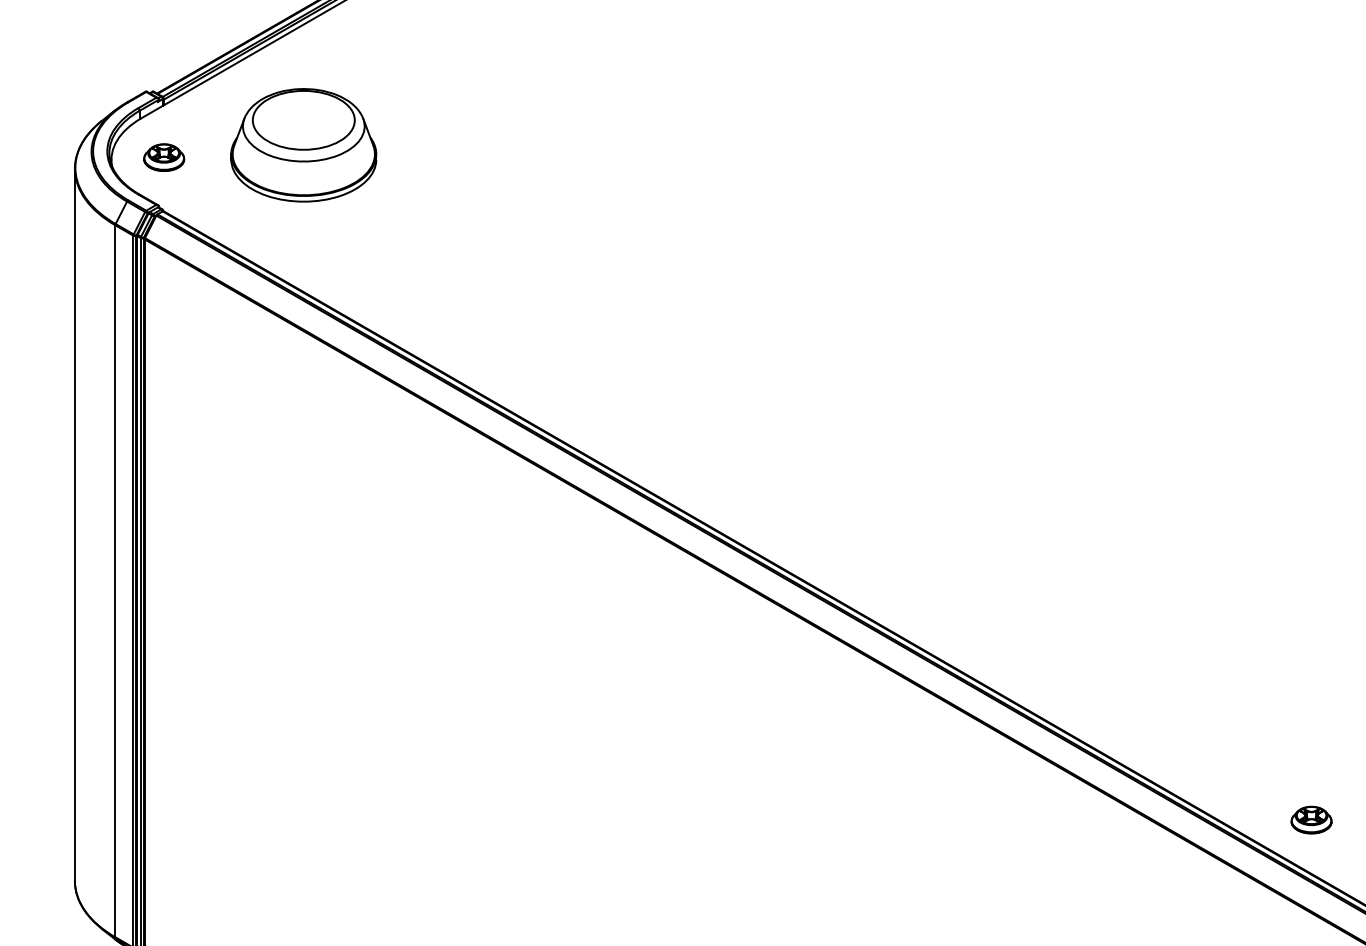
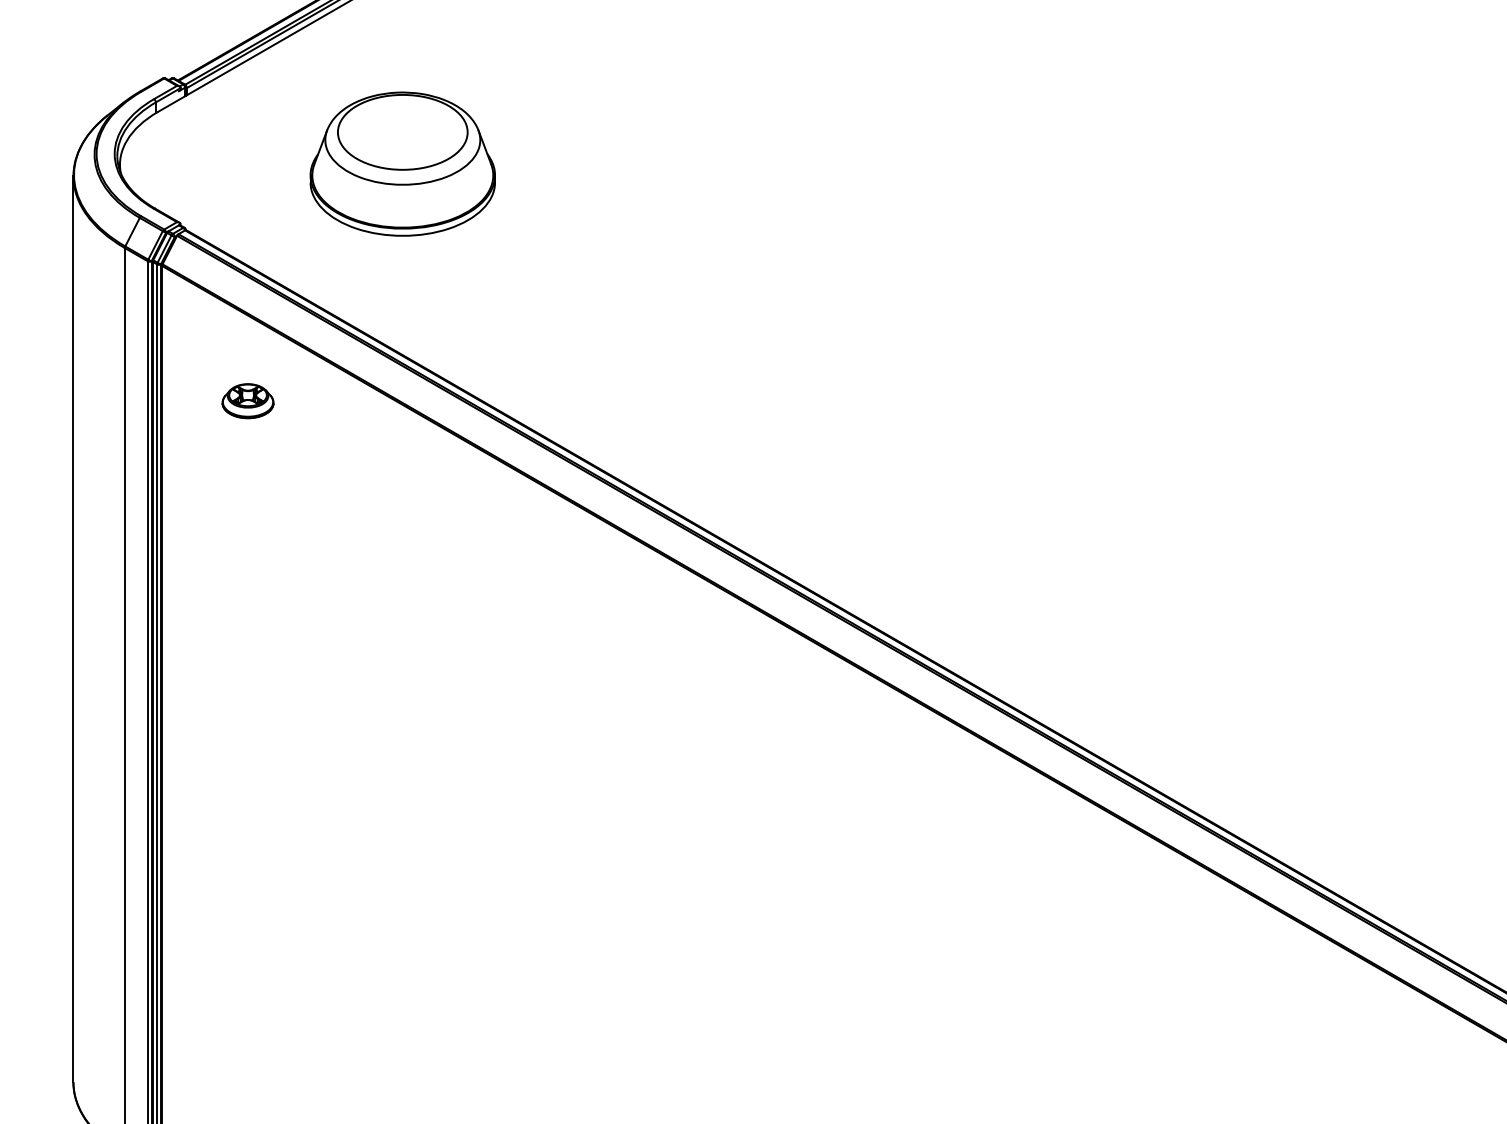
part: (303, 145) -> (402, 164), moved
part: (164, 157) -> (248, 401), moved

